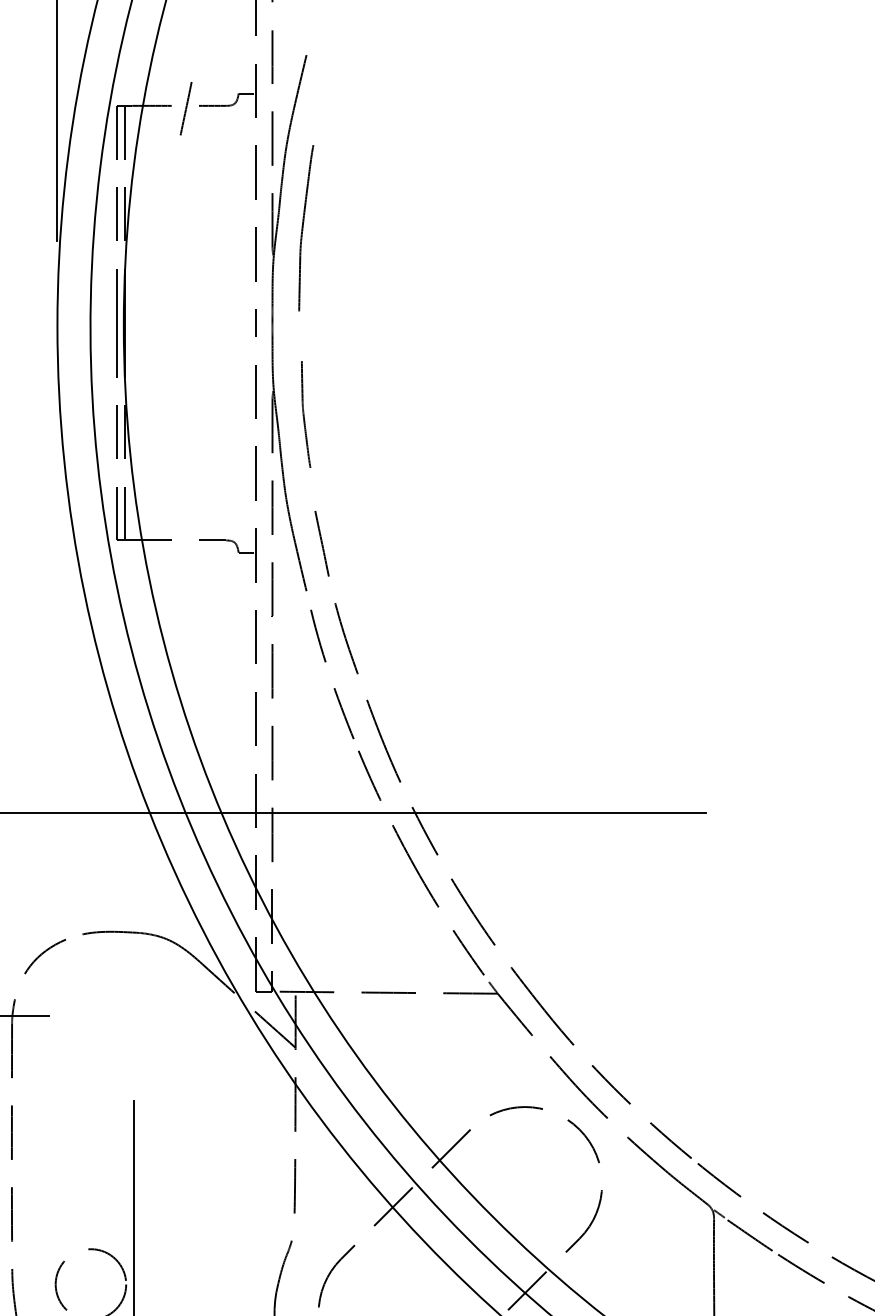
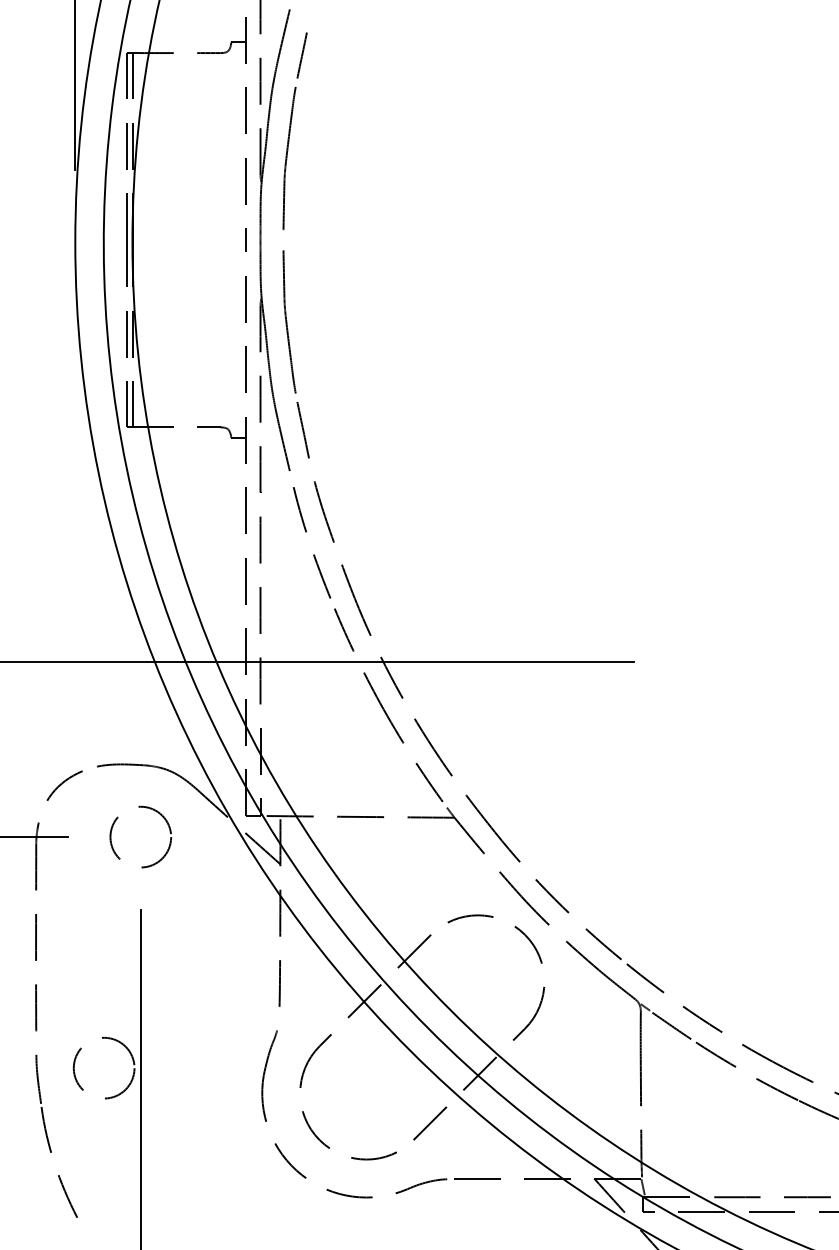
line: (185, 108) -> (301, 55), moved
part: (306, 417) -> (289, 321), size x1.67
circle: (133, 1015) -> (140, 836), added

